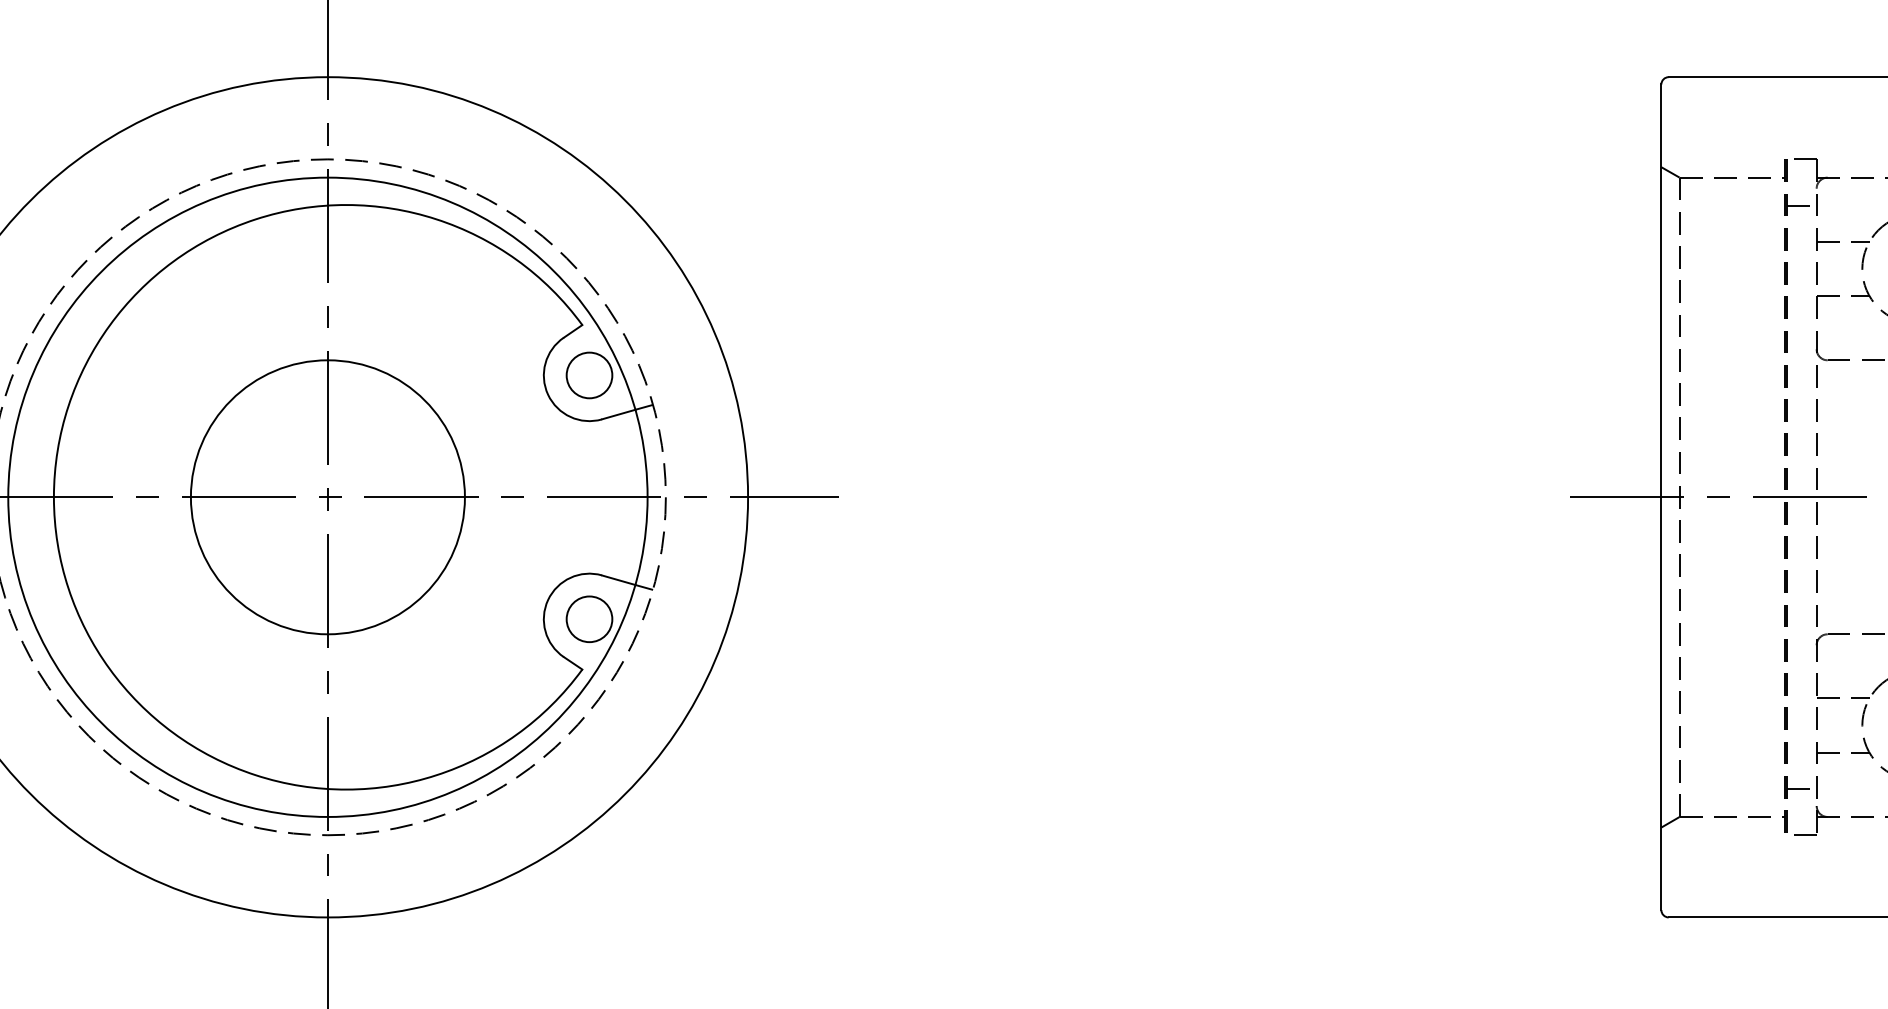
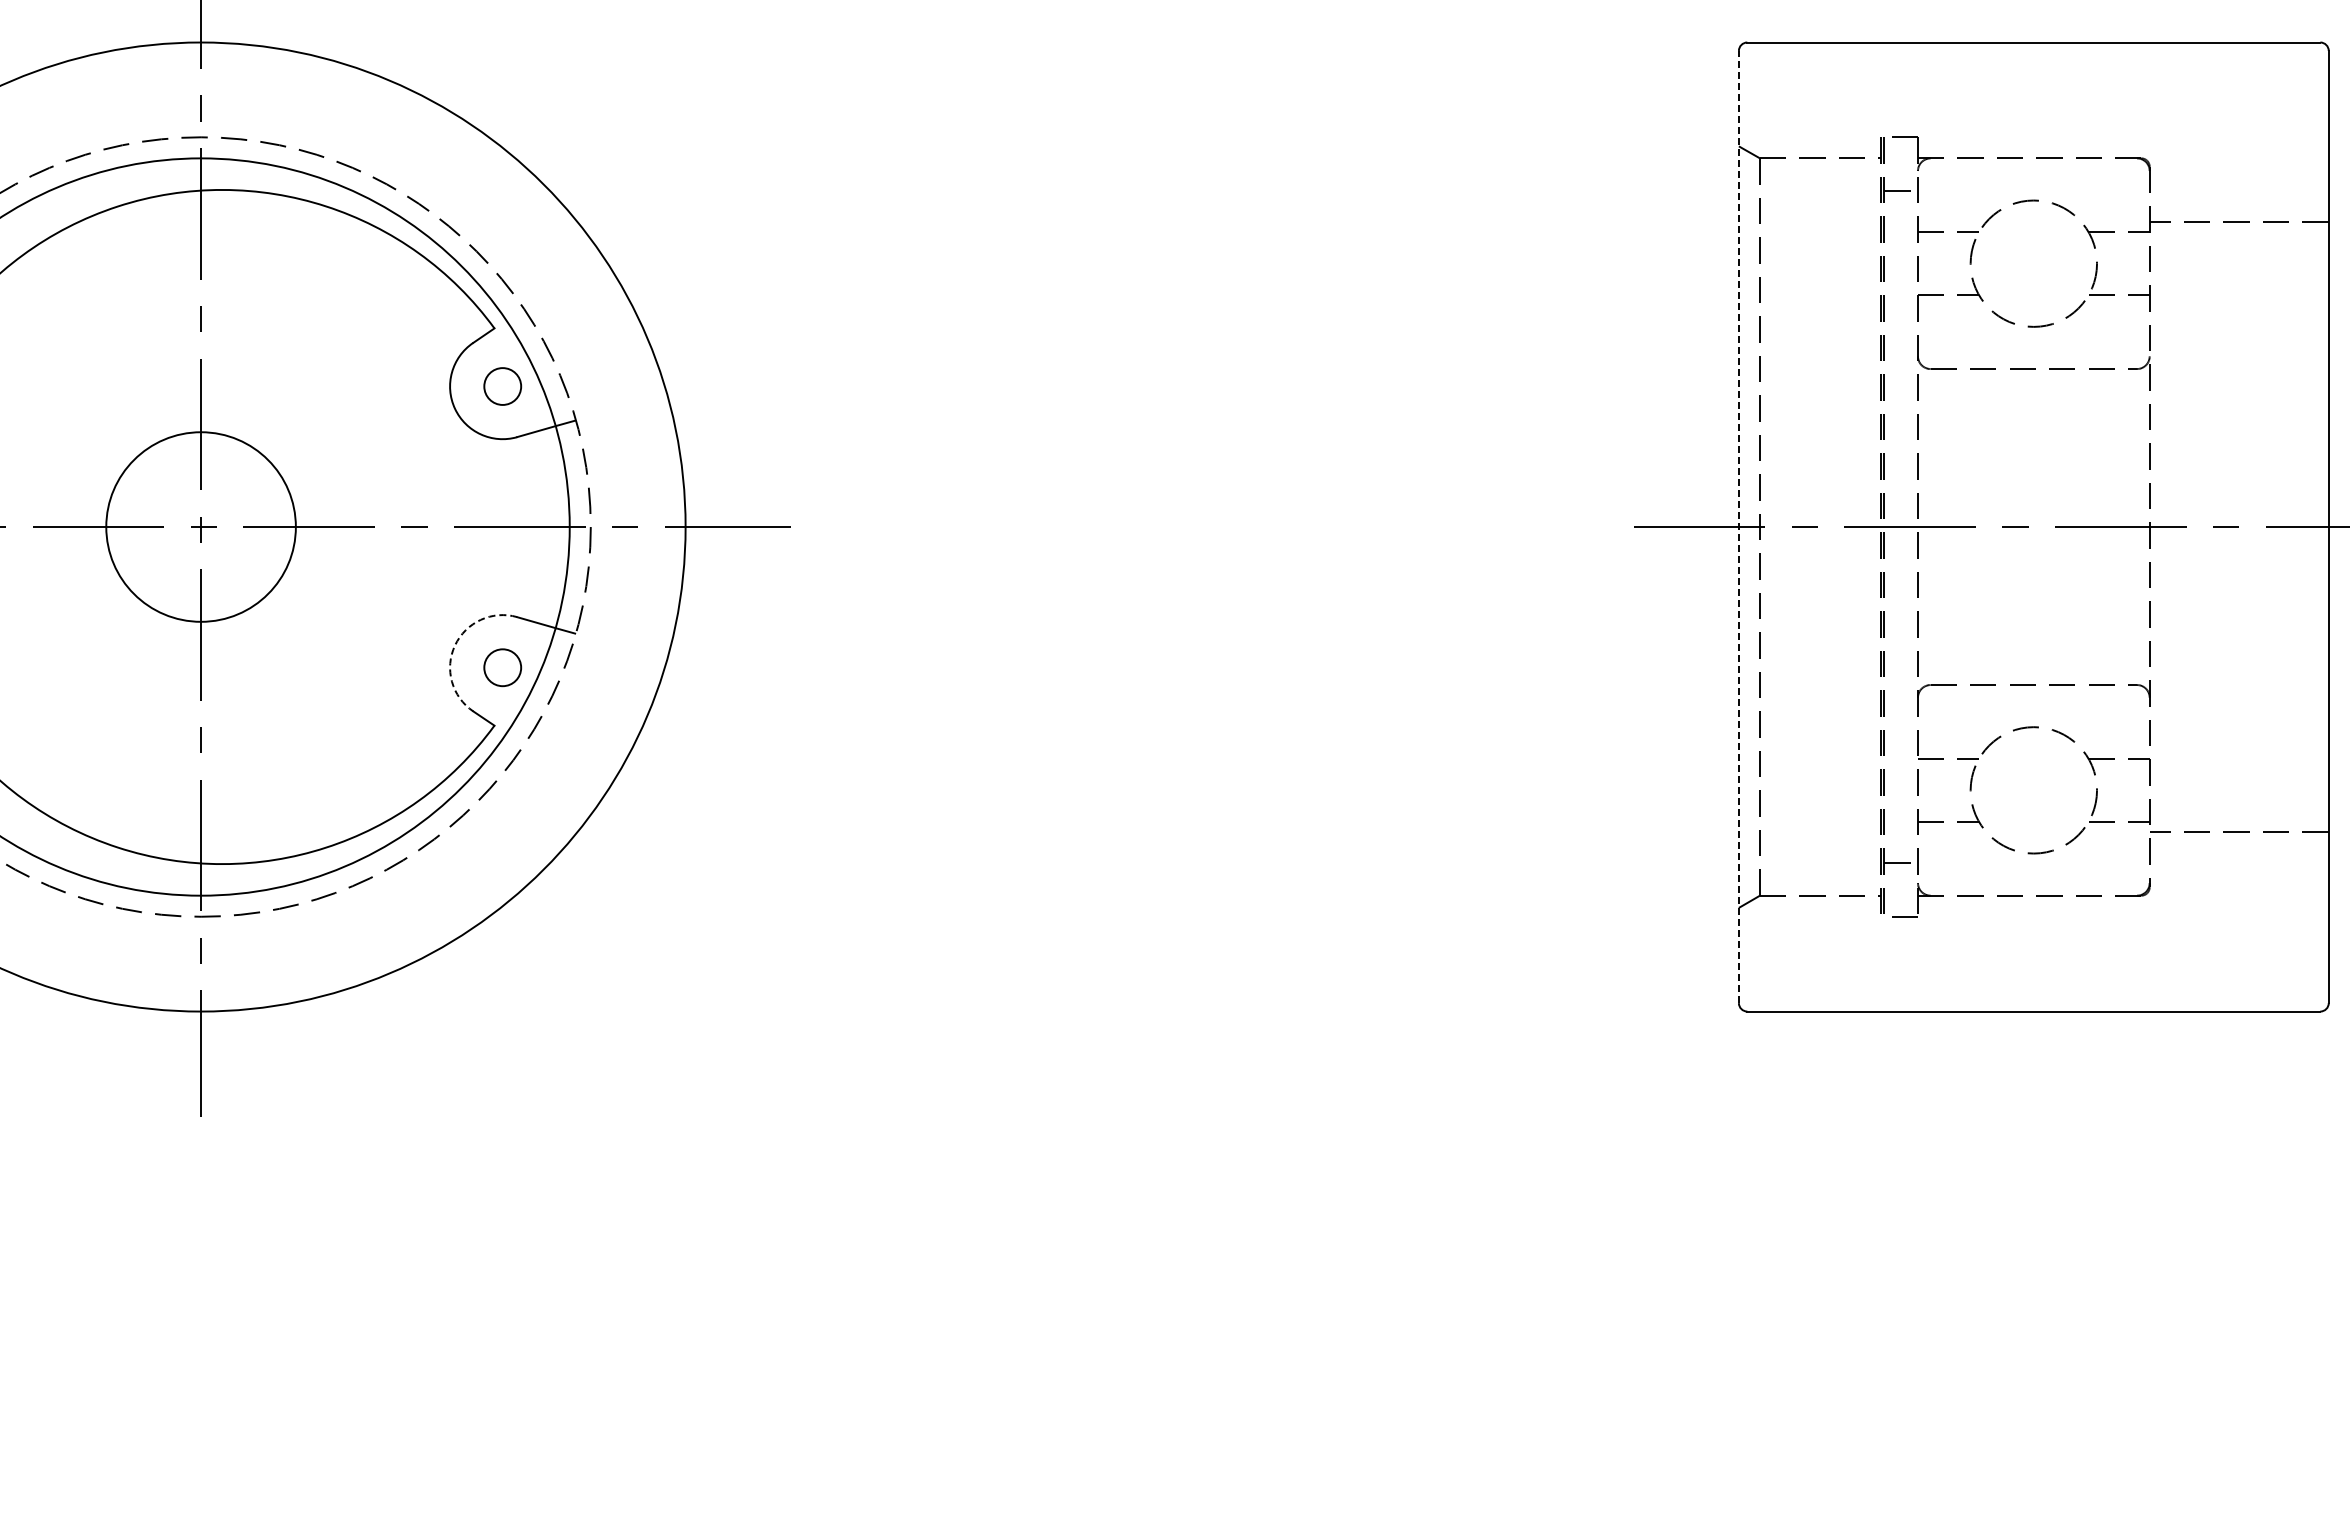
circle: (589, 375) -> (502, 386), size x0.7
line: (1661, 496) -> (1738, 526), solid -> dashed
circle: (328, 497) -> (201, 527), size x0.6
arc: (548, 600) -> (455, 645), solid -> dashed
circle: (589, 619) -> (502, 667), size x0.7

